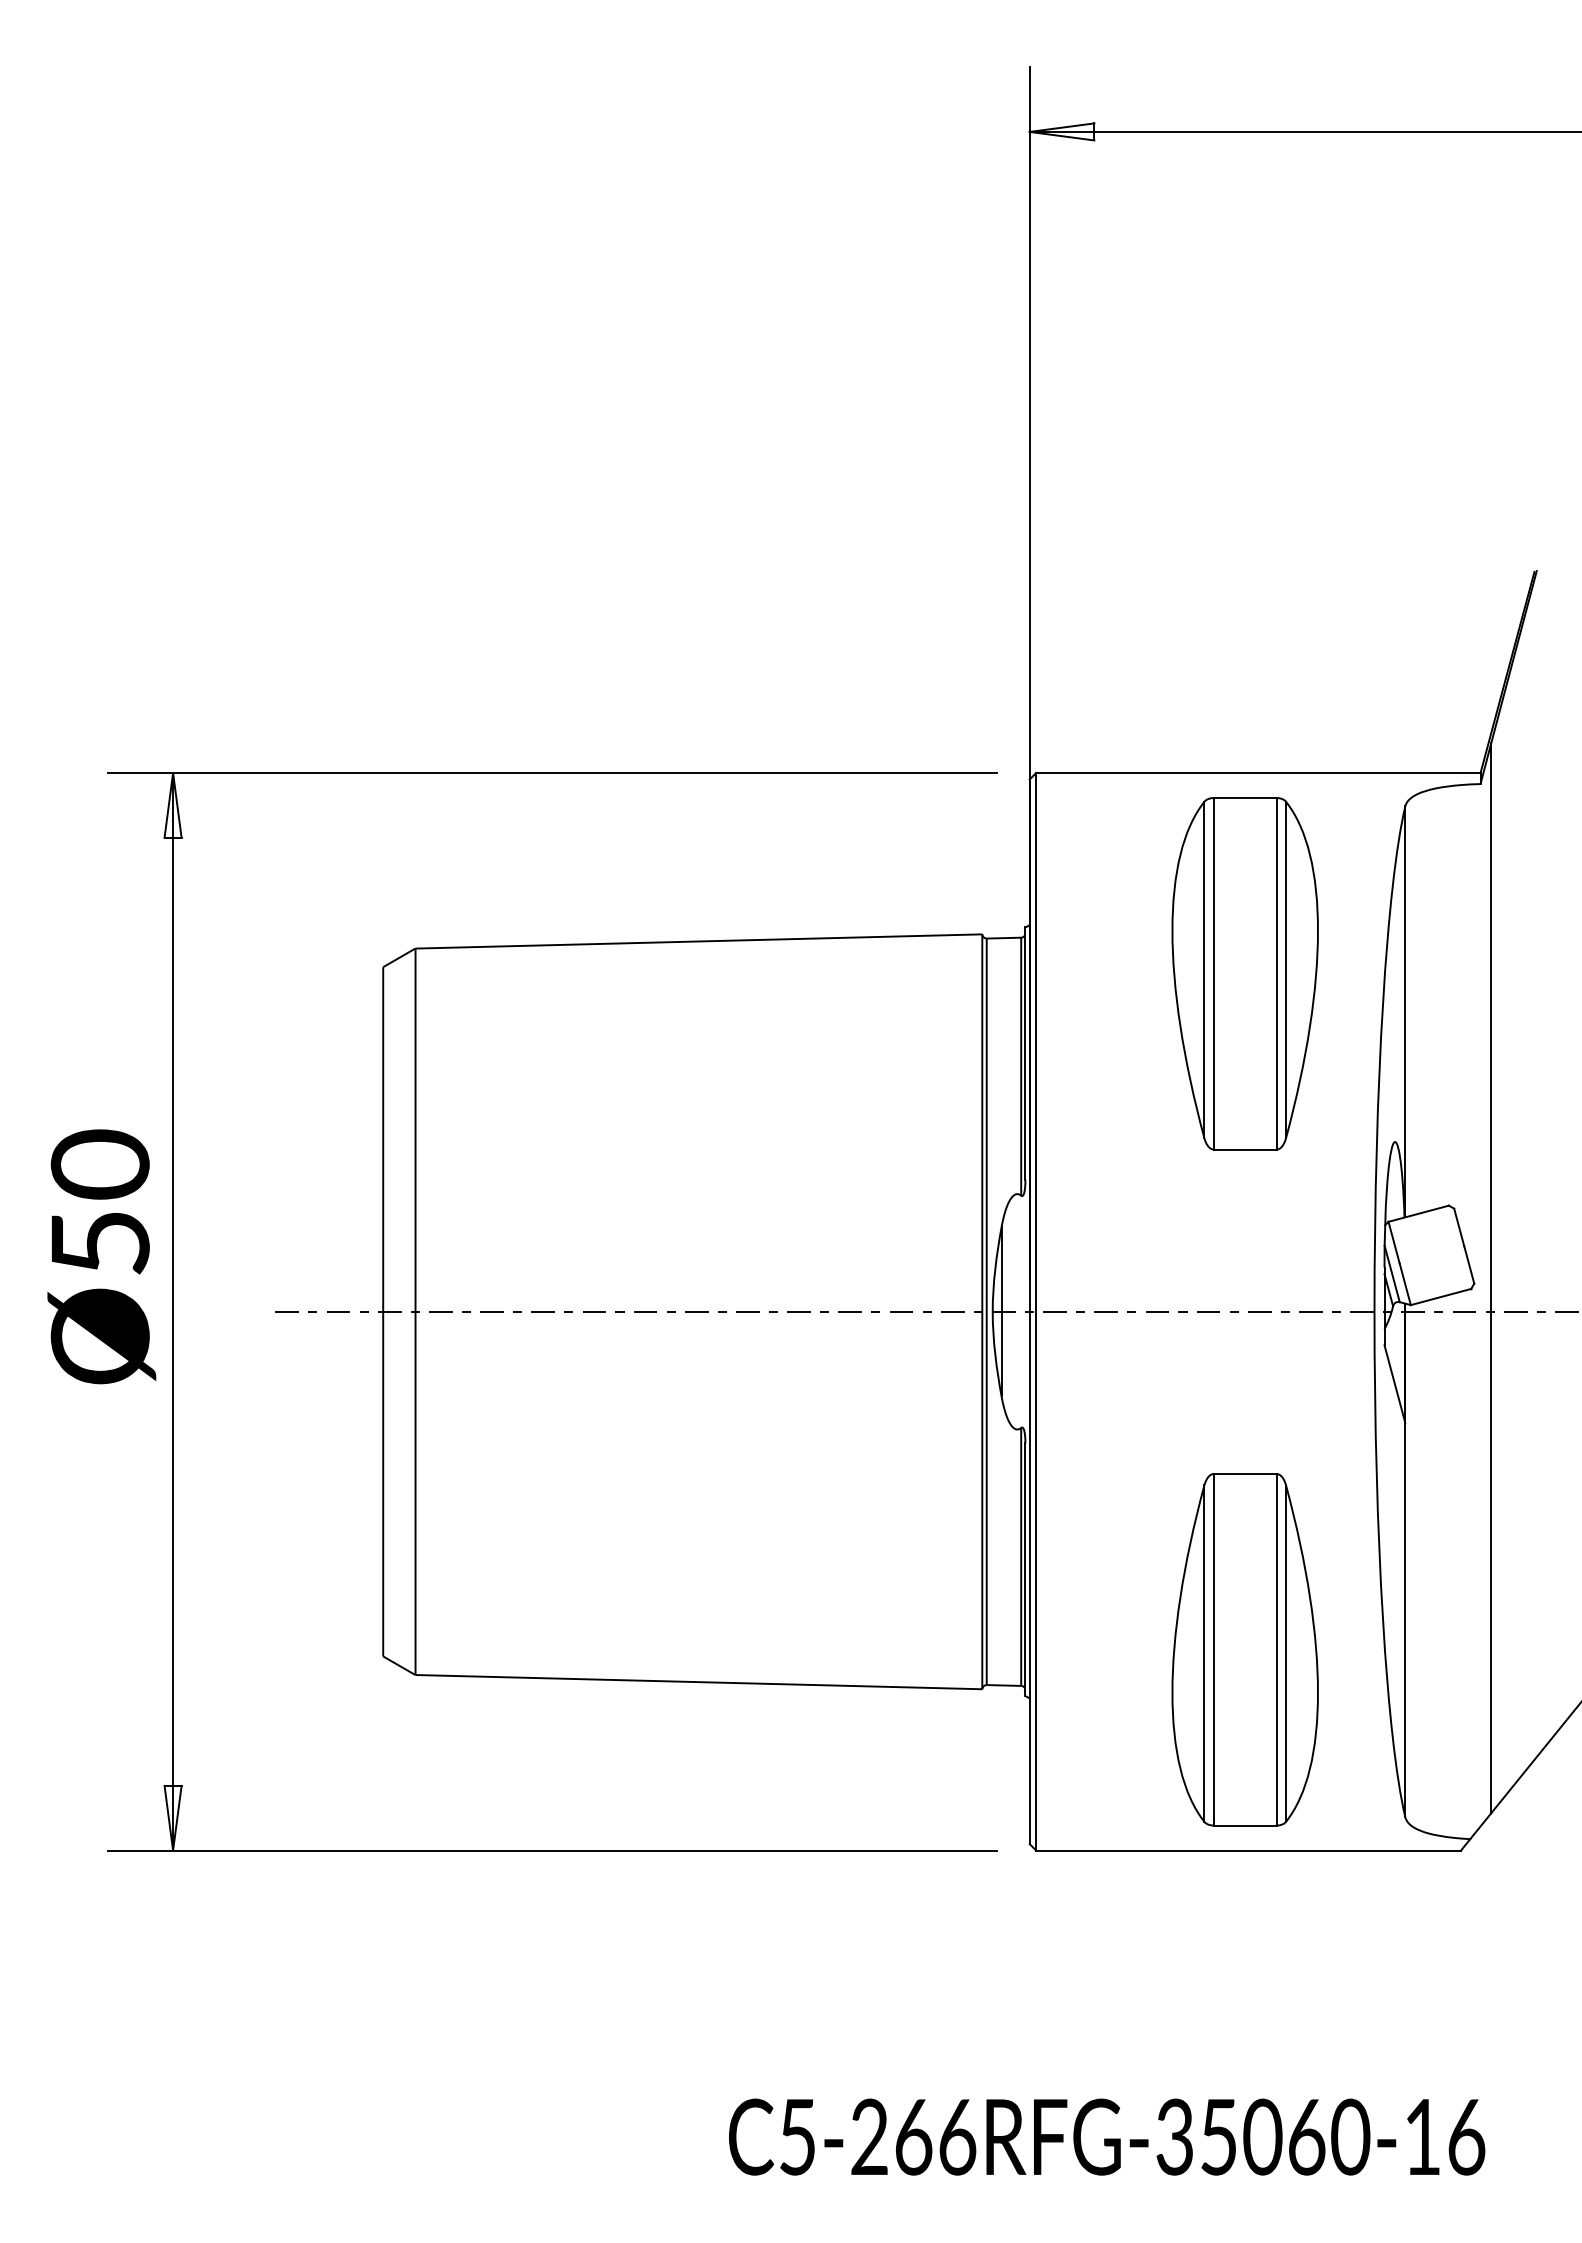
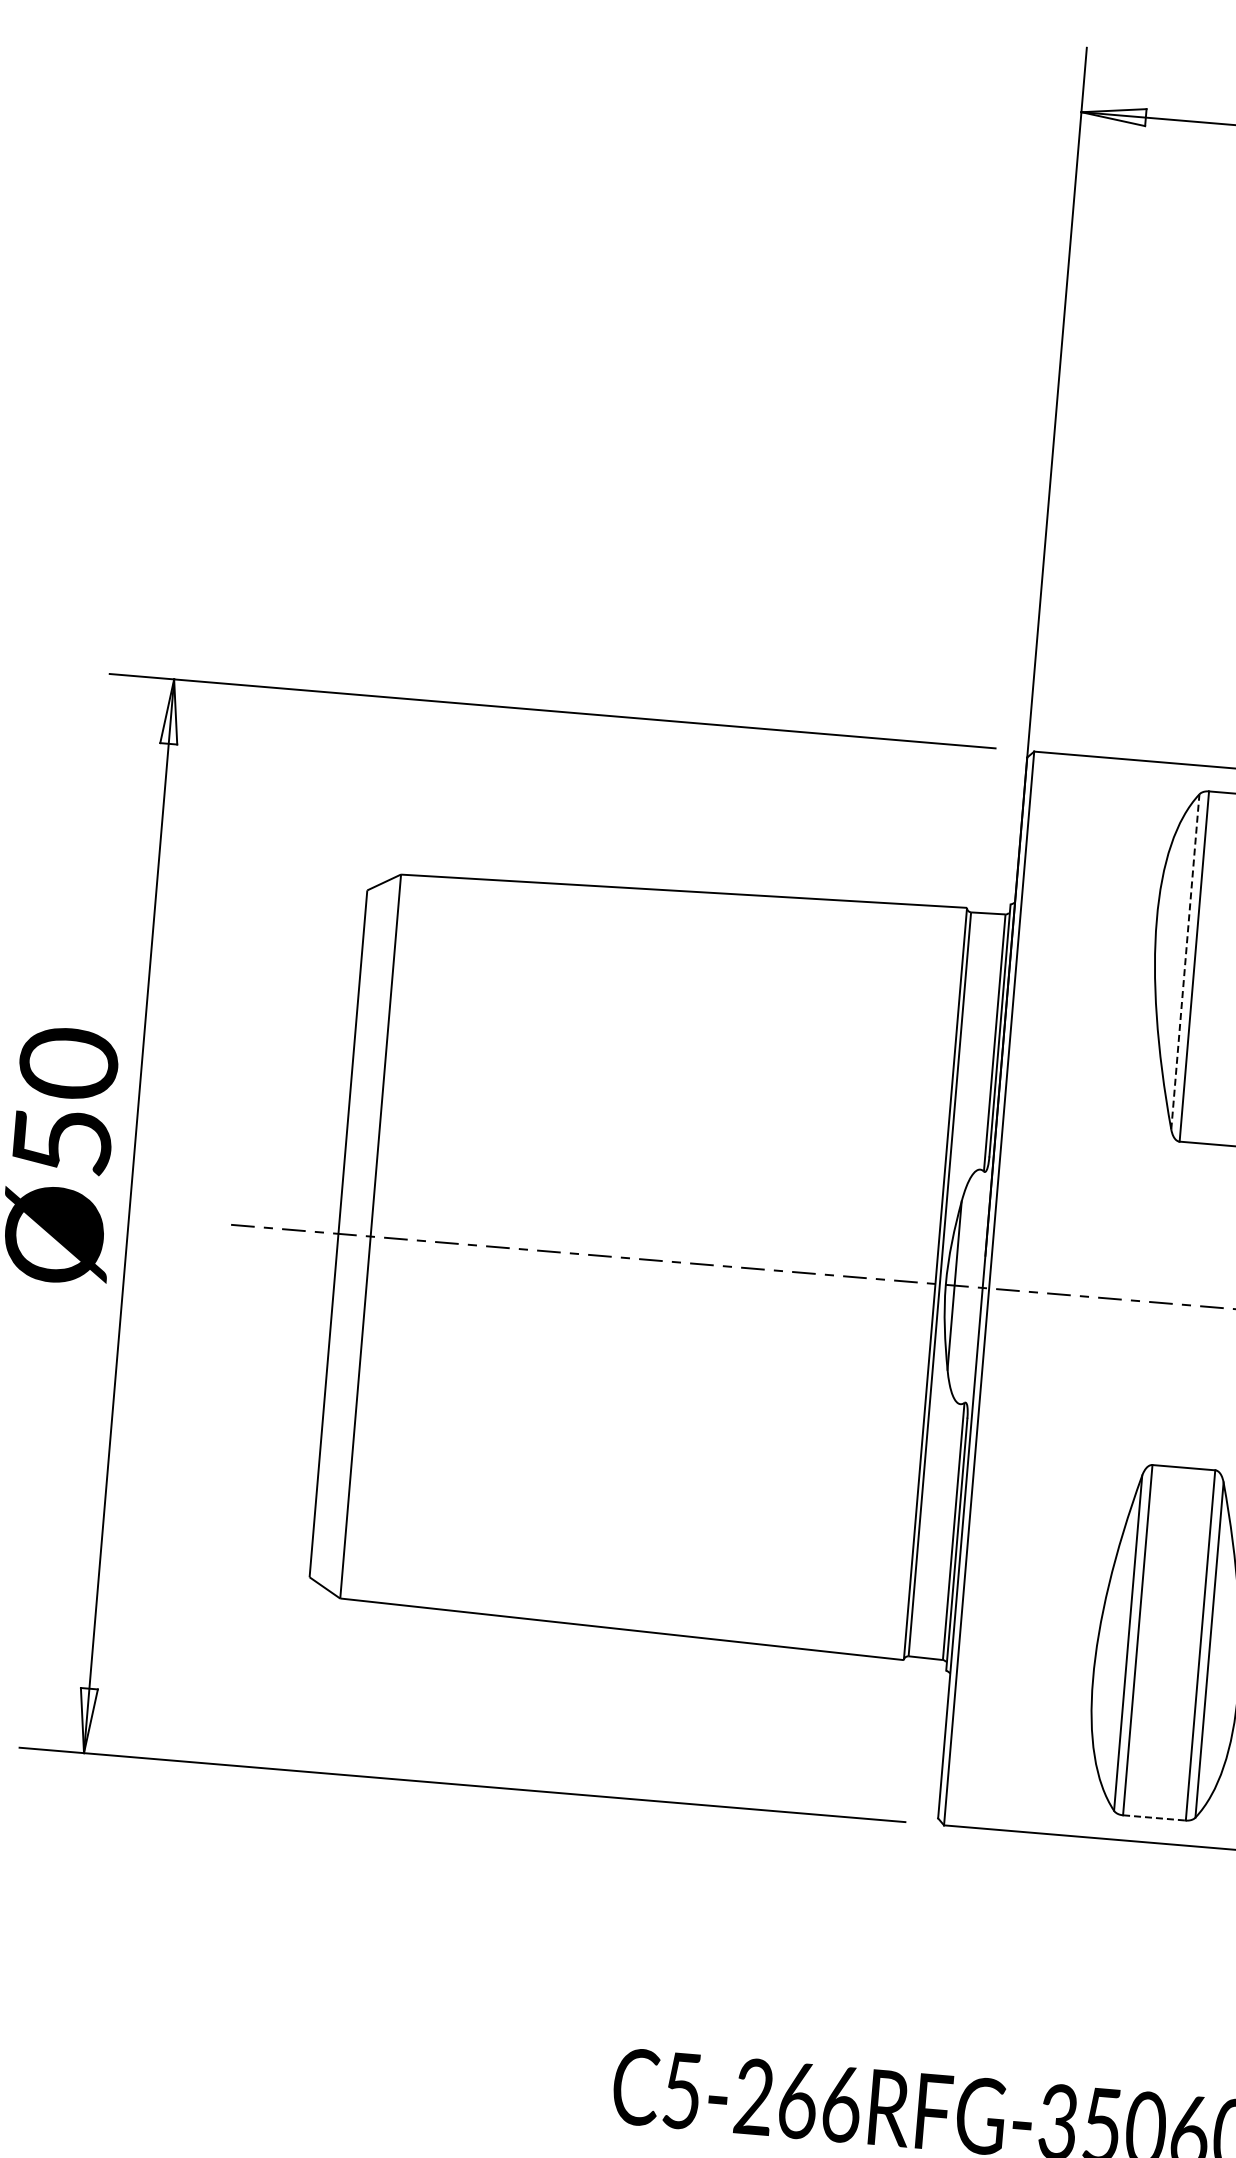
line: (1204, 969) -> (1185, 961), solid -> dashed
line: (1245, 1825) -> (1154, 1817), solid -> dashed

